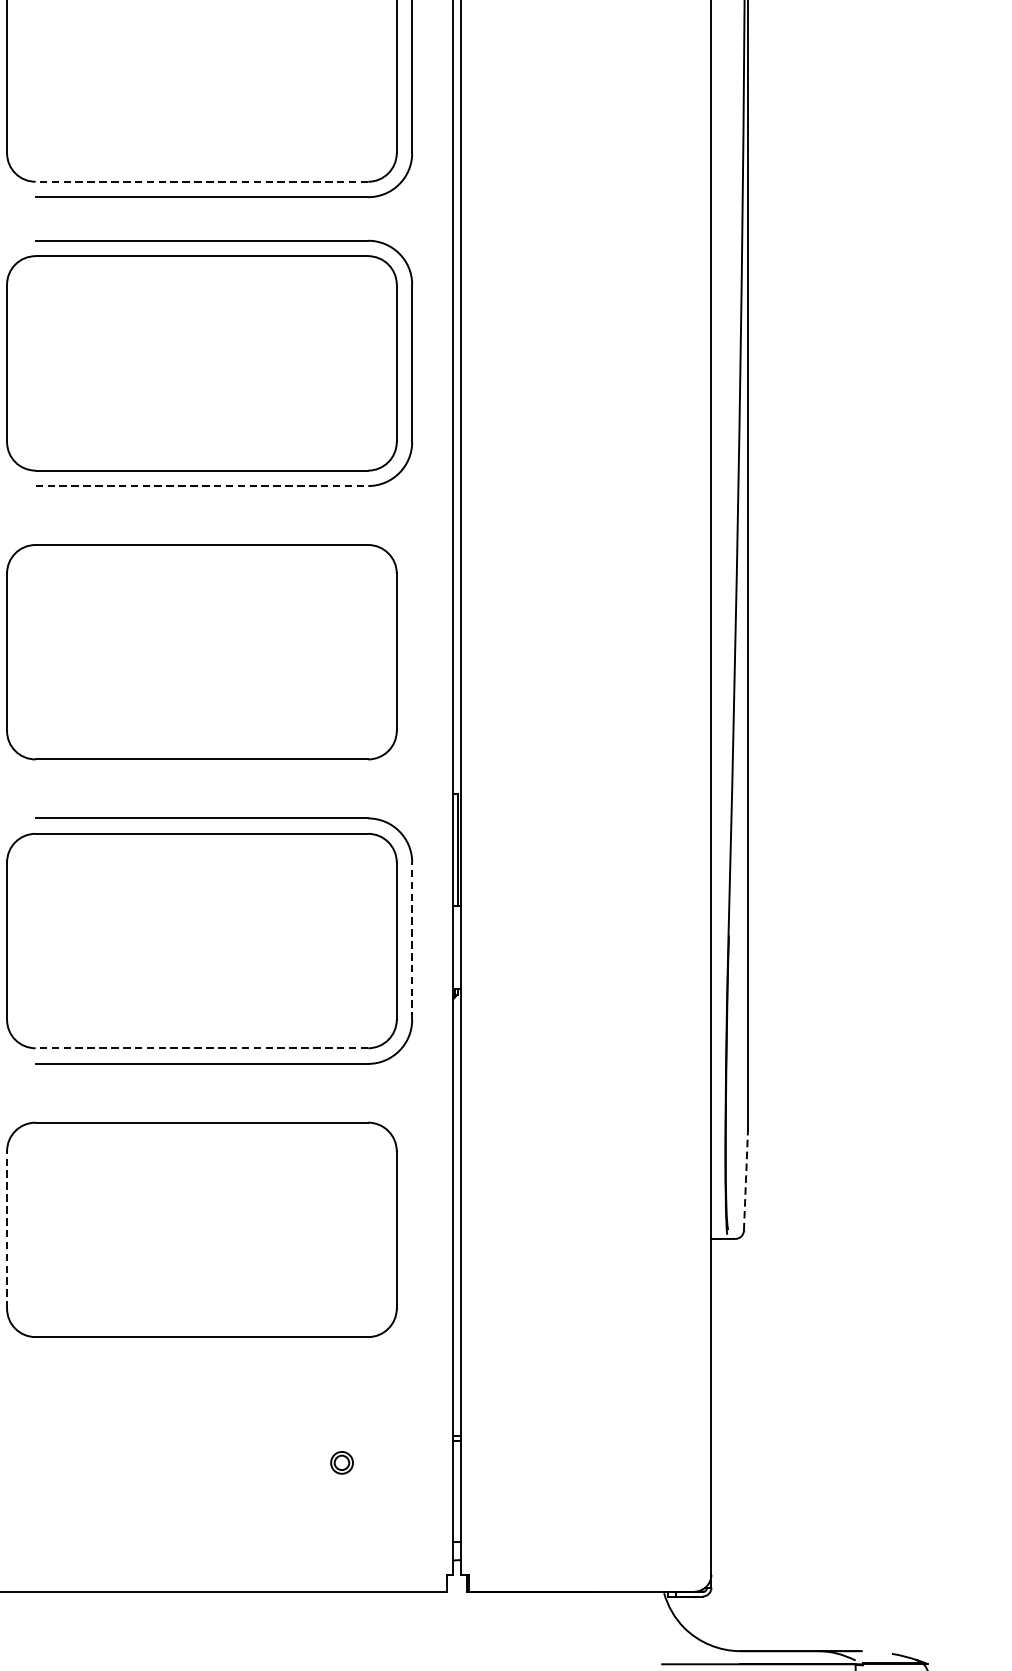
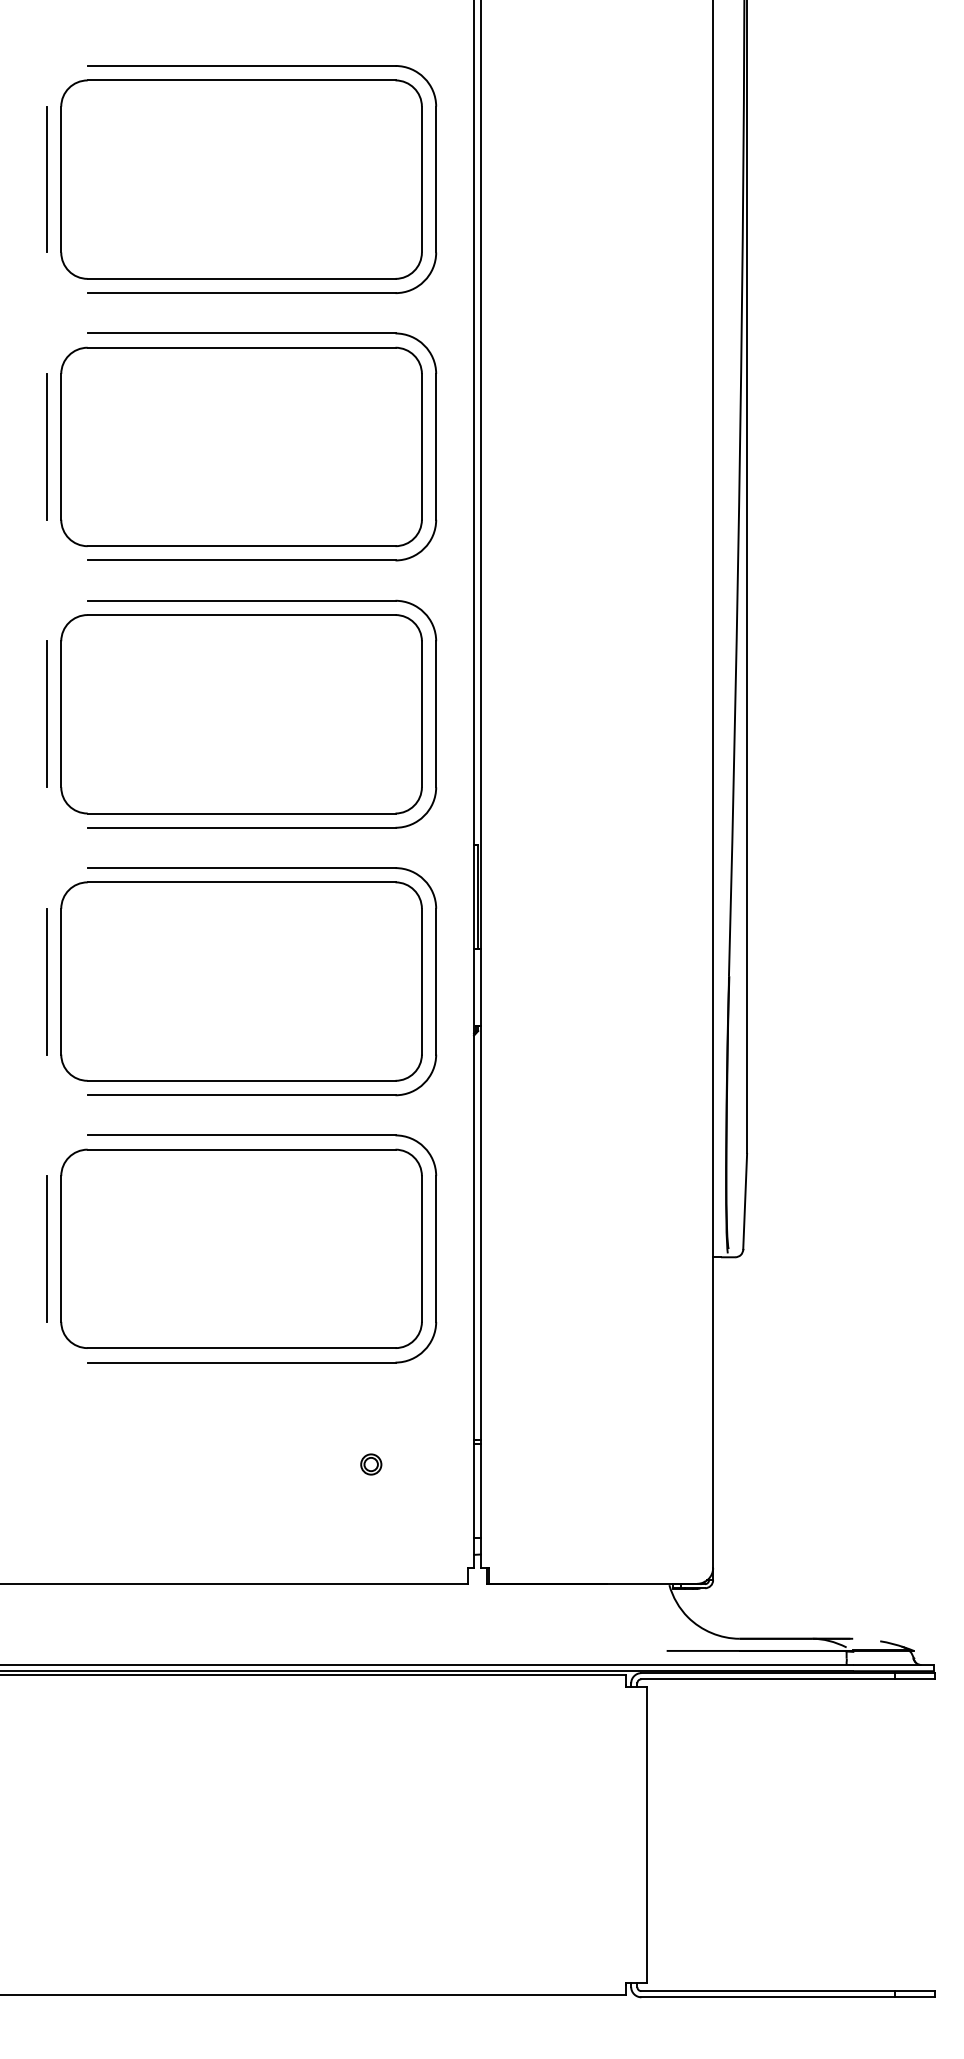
line: (201, 181) -> (241, 278), dashed -> solid
line: (201, 486) -> (241, 560), dashed -> solid
part: (224, 530) -> (262, 601), added
line: (412, 940) -> (436, 981), dashed -> solid
line: (201, 1047) -> (241, 1080), dashed -> solid
part: (224, 1107) -> (262, 1135), added
line: (746, 1178) -> (745, 1201), dashed -> solid
line: (7, 1230) -> (61, 1249), dashed -> solid

